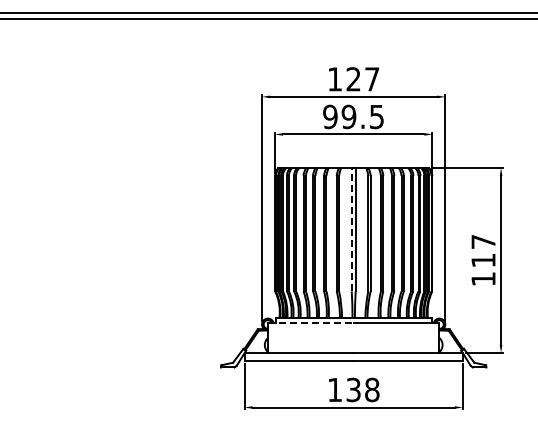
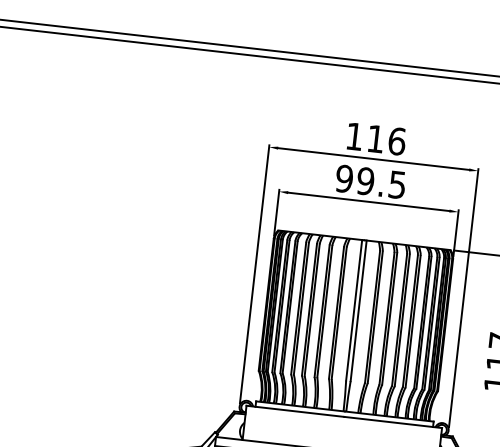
text: (362, 79) -> (385, 140), 127 -> 116
line: (351, 229) -> (353, 310), dashed -> solid
line: (310, 322) -> (295, 410), dashed -> solid

